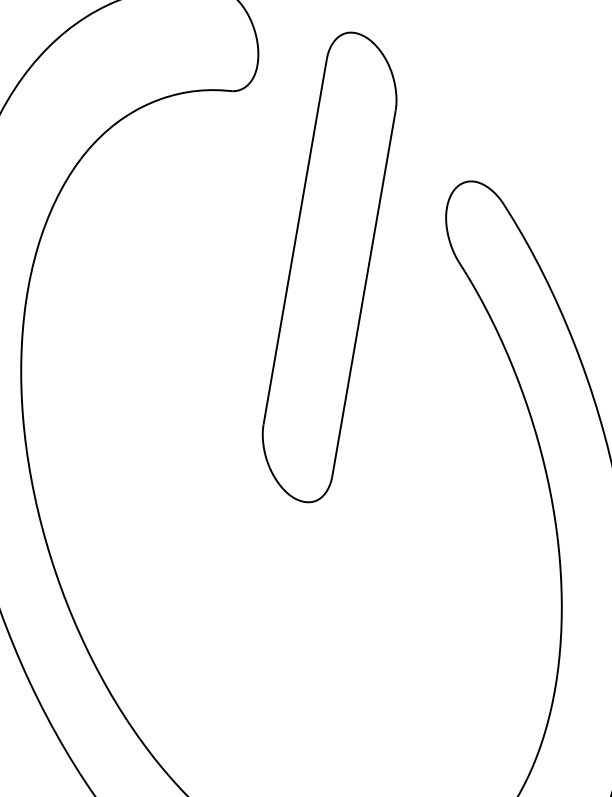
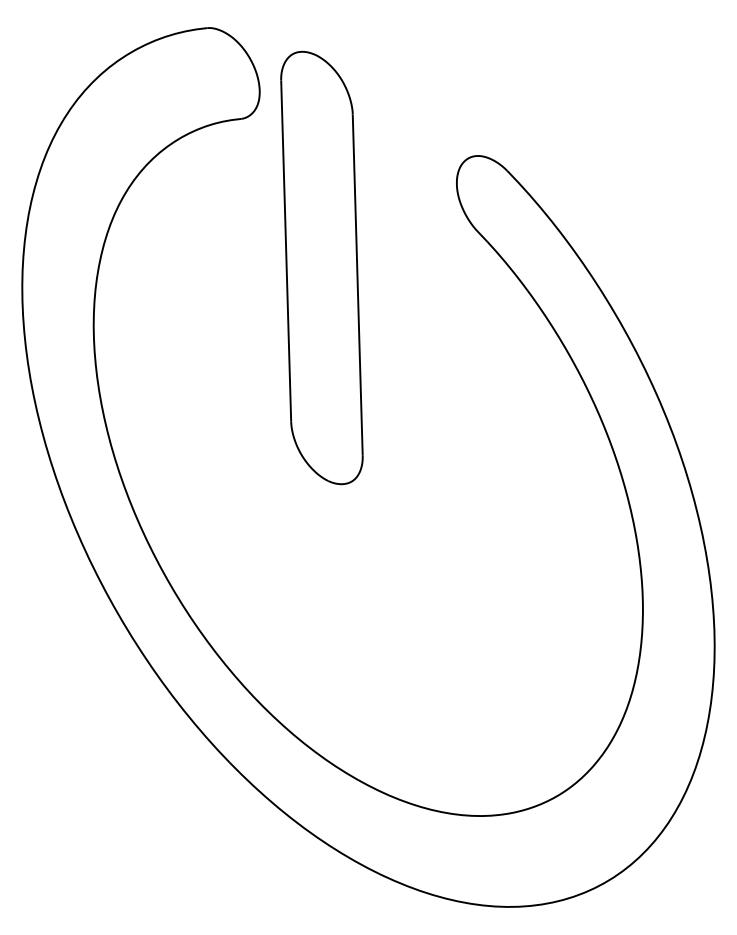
part: (329, 266) -> (321, 267), moved

